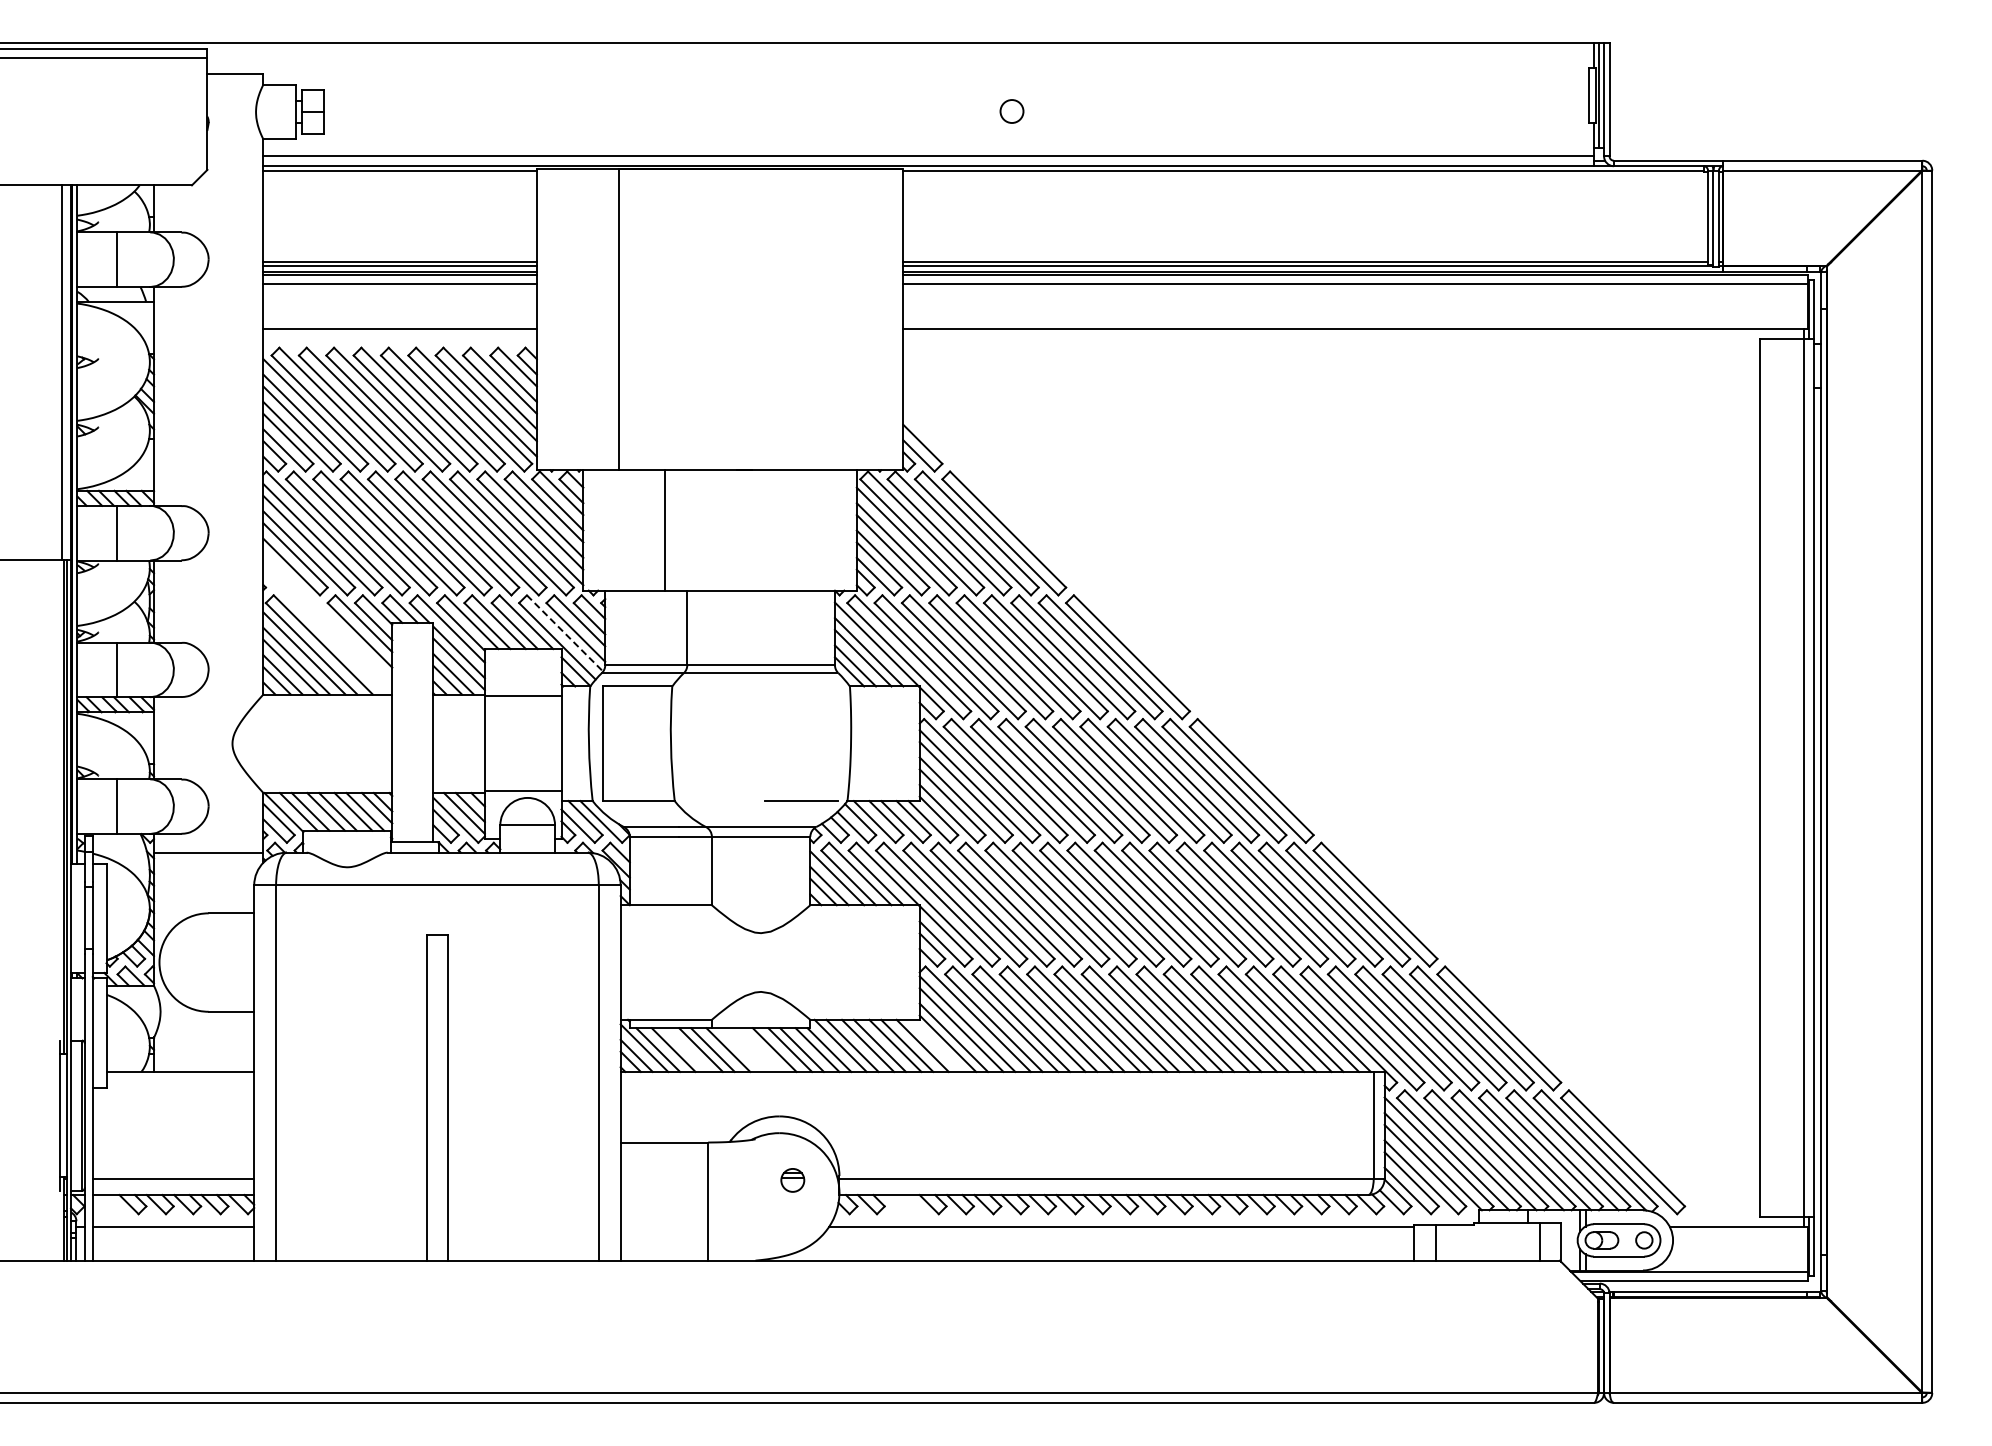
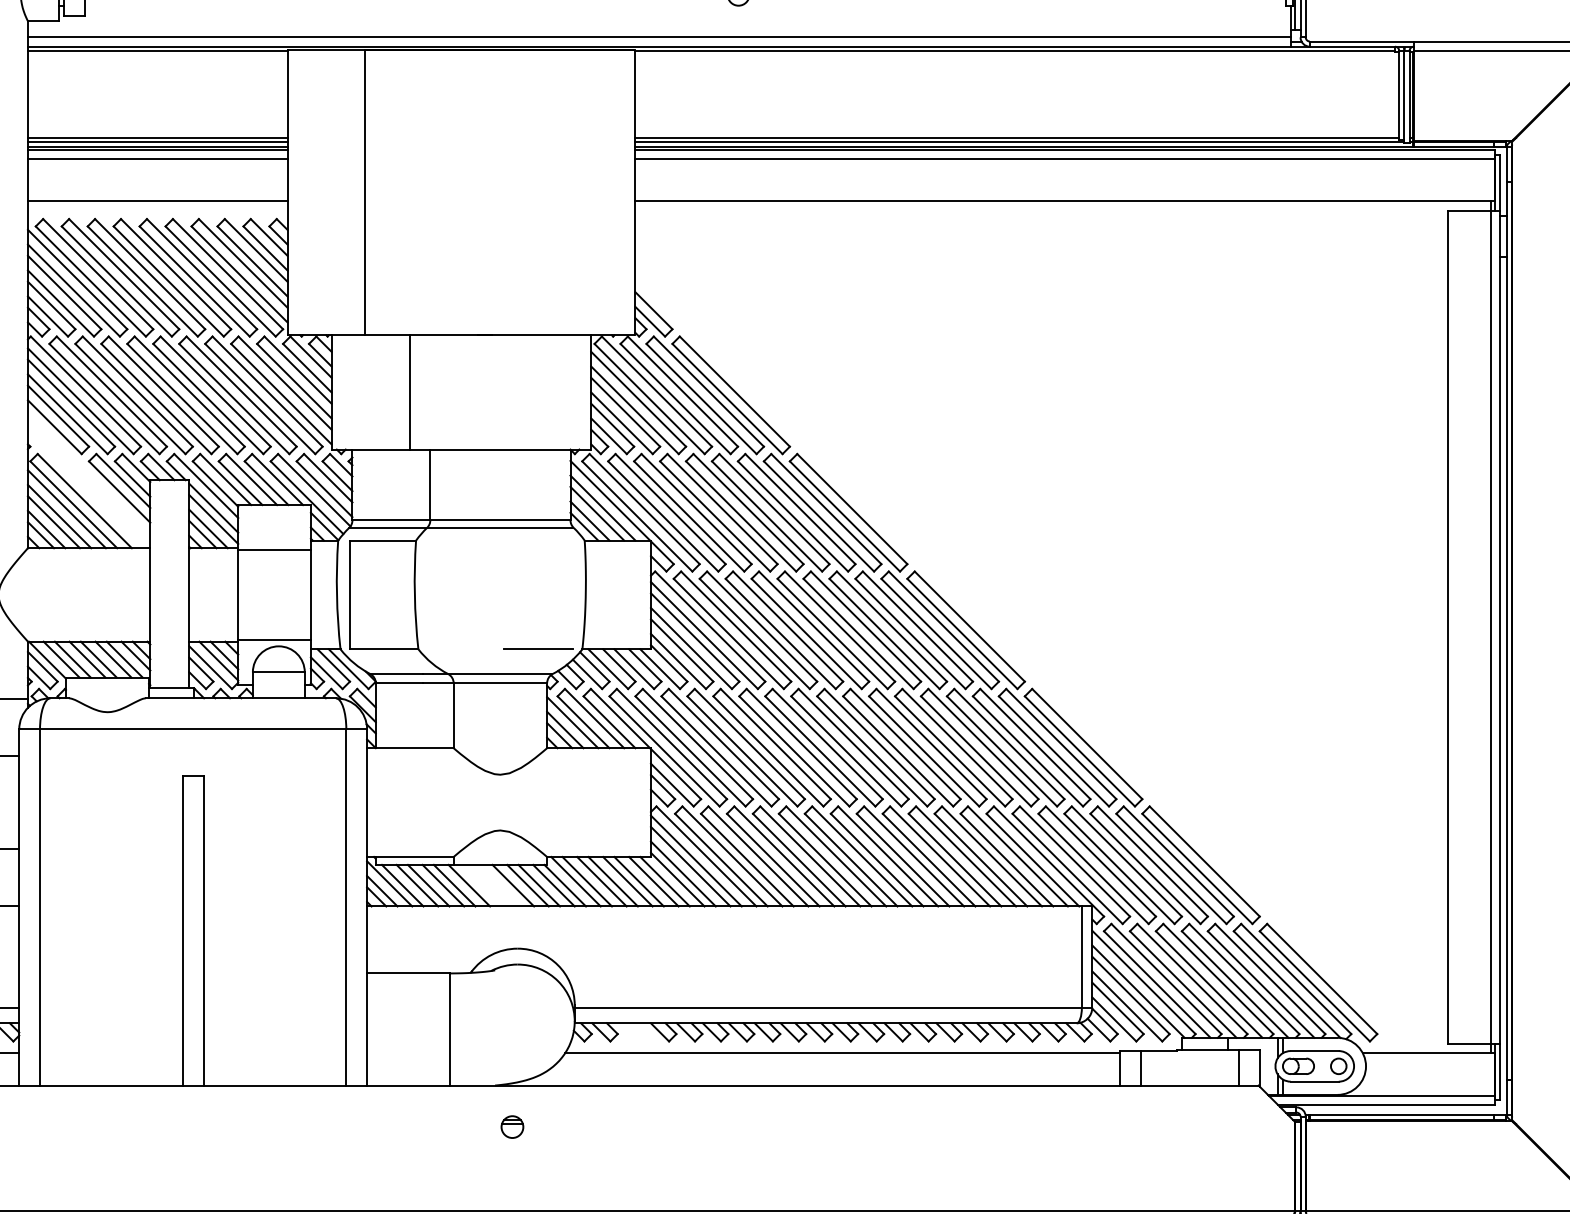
line: (565, 633) -> (314, 490), dashed -> solid
line: (934, 1045) -> (664, 881), added
line: (685, 1049) -> (428, 885), added
part: (792, 1180) -> (512, 1127), moved

